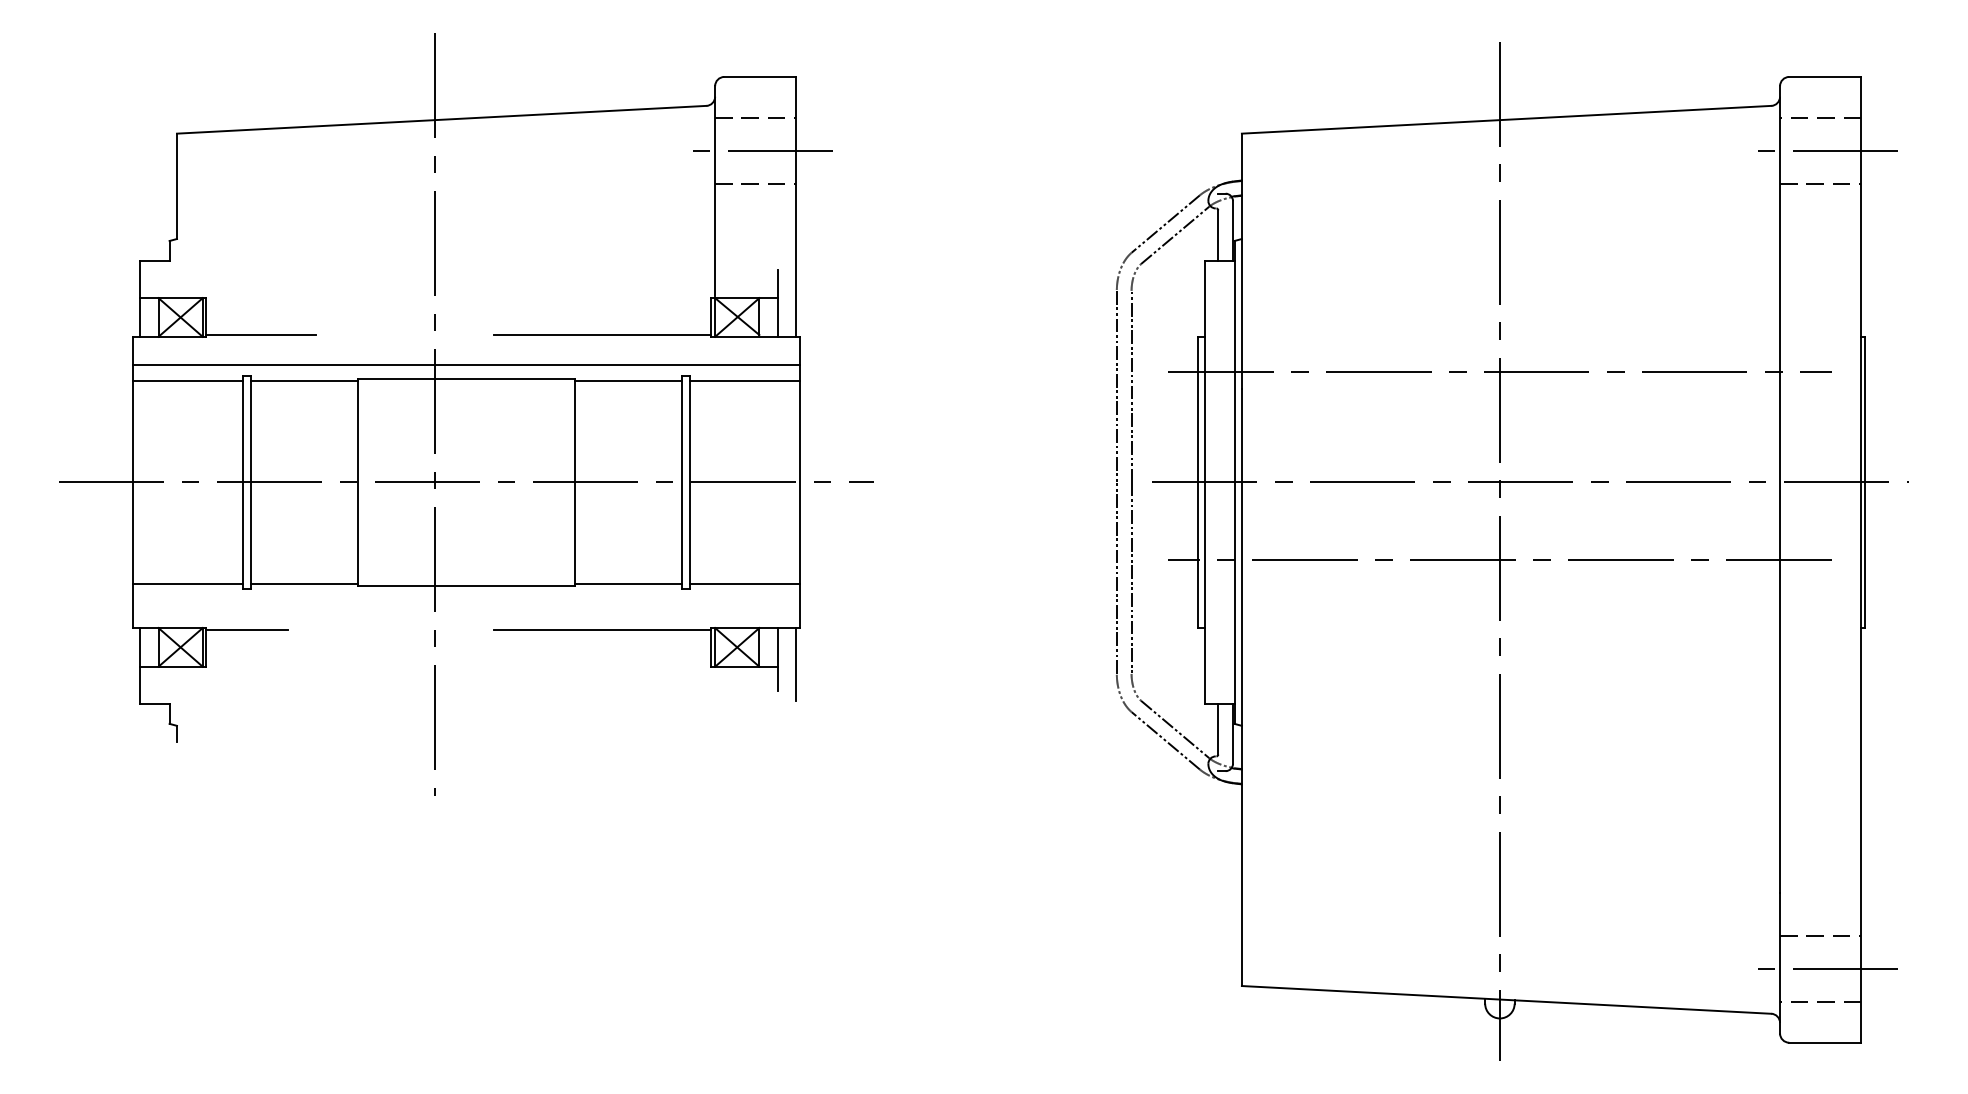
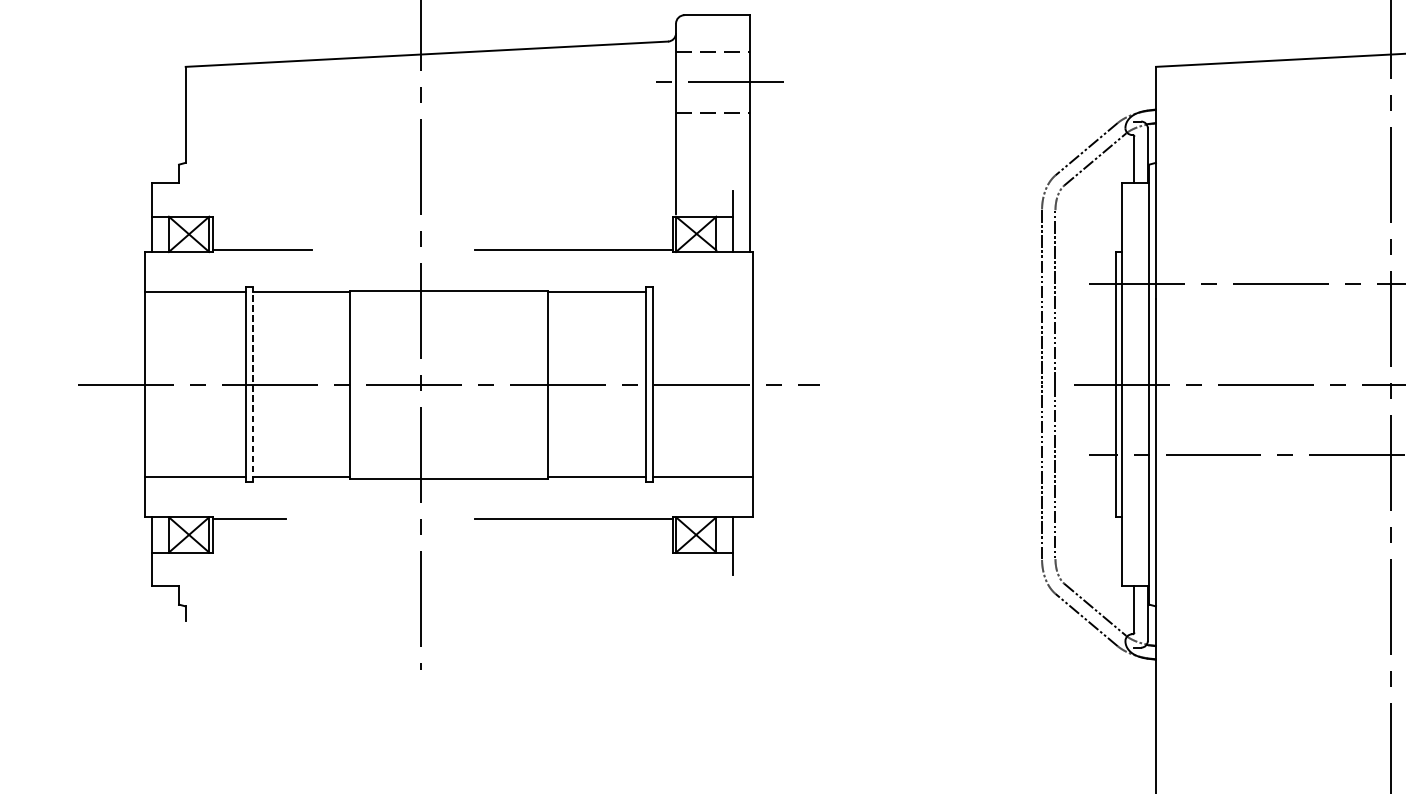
line: (465, 365) -> (448, 278), removed
line: (744, 381) -> (702, 292), removed
line: (250, 482) -> (252, 384), solid -> dashed
line: (796, 664) -> (750, 550), removed

